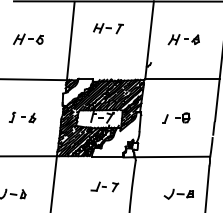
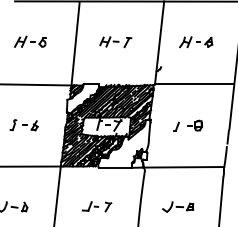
part: (108, 28) -> (115, 42), moved
part: (104, 186) -> (96, 206), moved
part: (178, 193) -> (177, 206), moved

